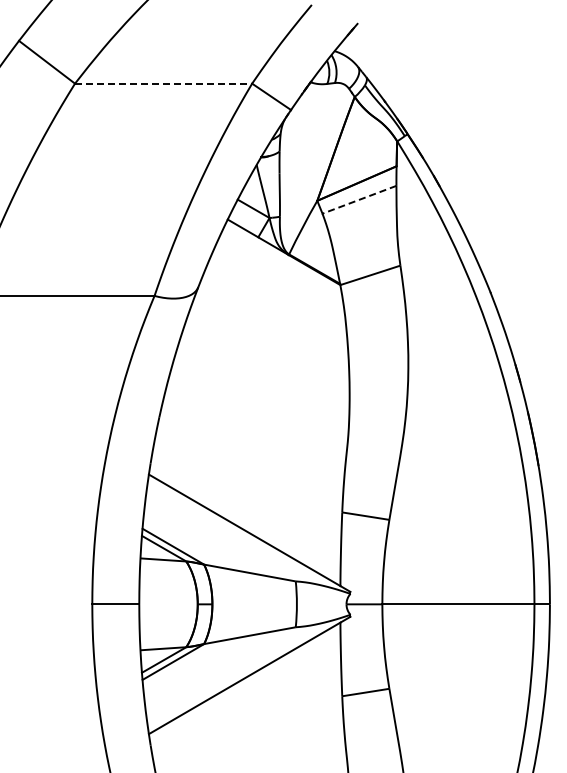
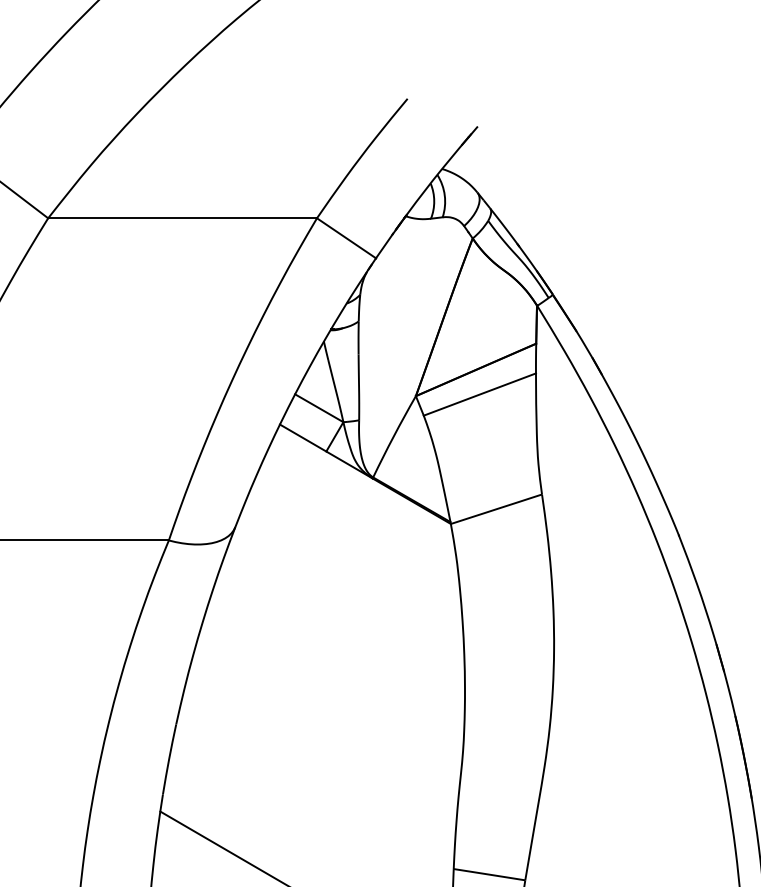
line: (163, 83) -> (182, 218), dashed -> solid
line: (359, 199) -> (479, 394), dashed -> solid

